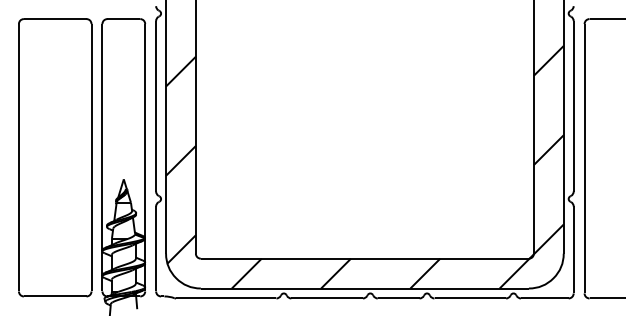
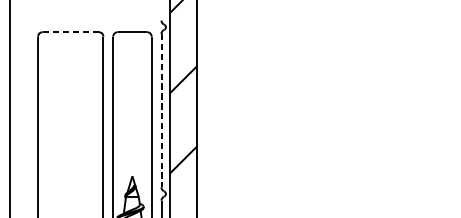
line: (54, 19) -> (70, 32), solid -> dashed
line: (156, 106) -> (161, 110), solid -> dashed

